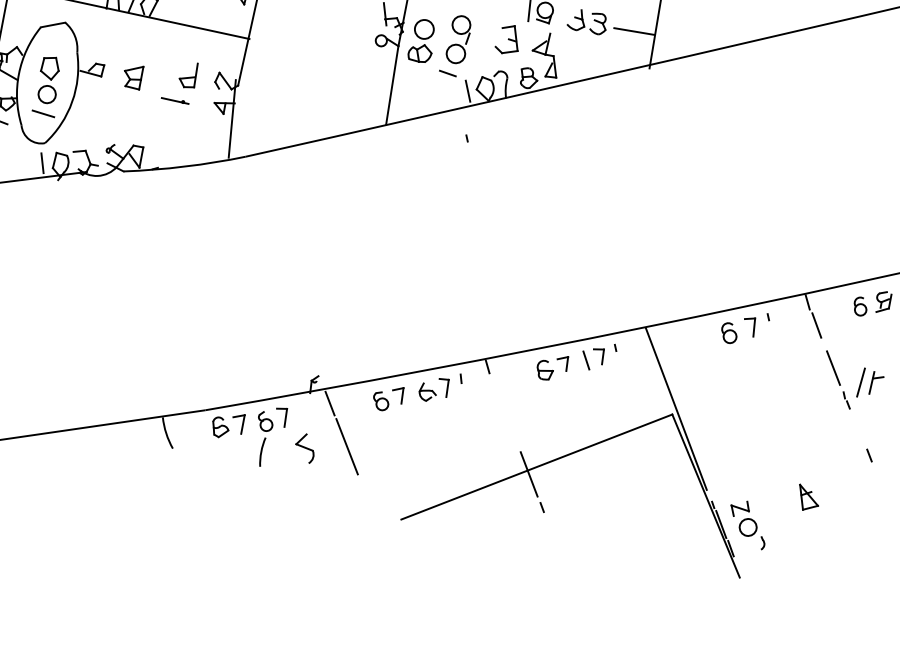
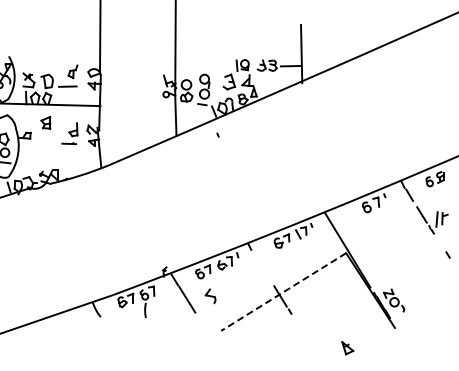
part: (132, 75) -> (45, 122), moved
part: (304, 448) -> (210, 296), moved
line: (536, 467) -> (283, 292), solid -> dashed
part: (807, 498) -> (347, 348), moved

